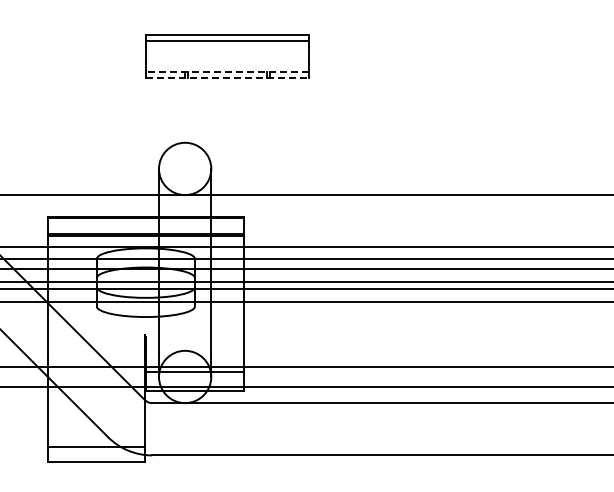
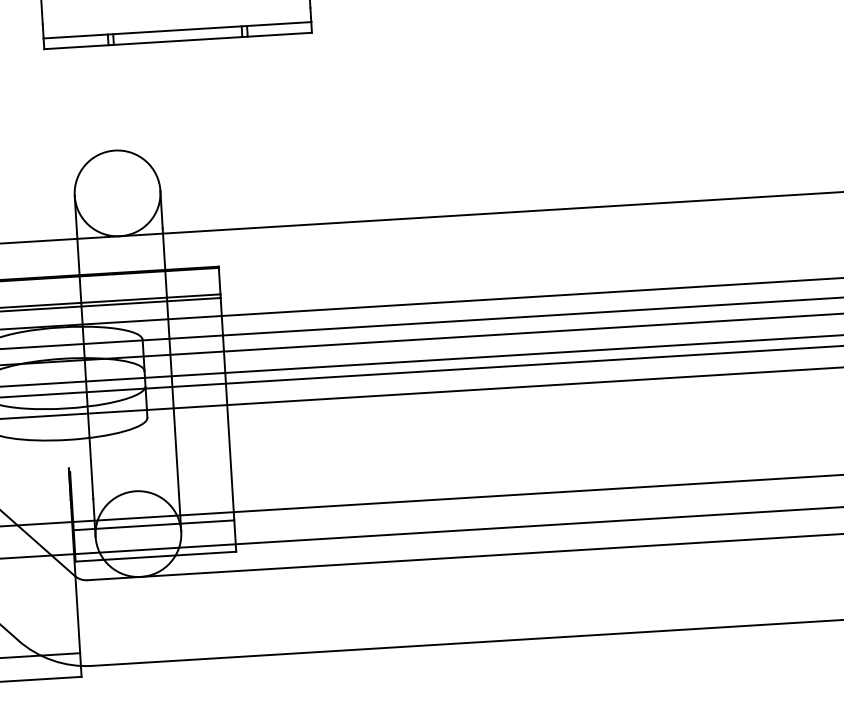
line: (227, 71) -> (177, 29), dashed -> solid
line: (227, 78) -> (177, 41), dashed -> solid

